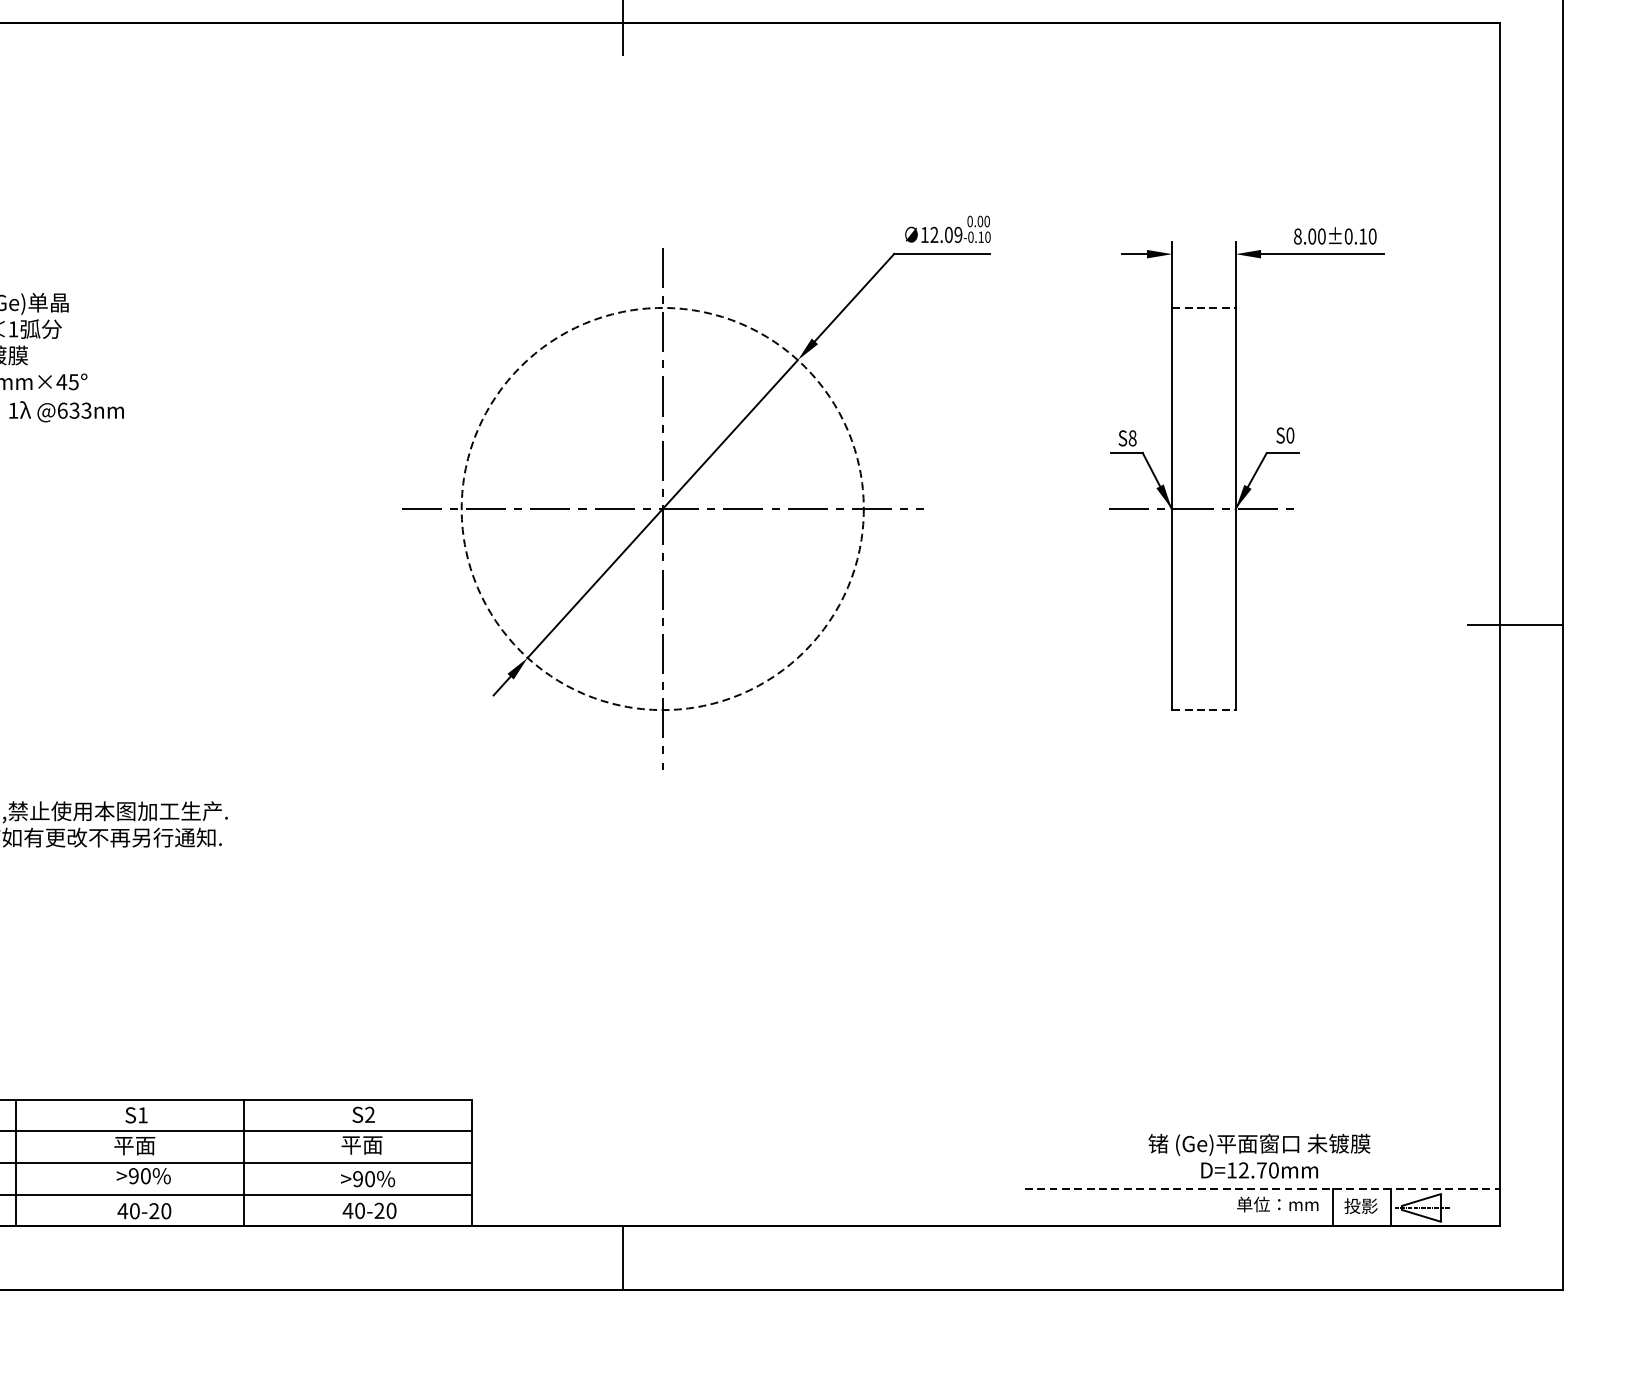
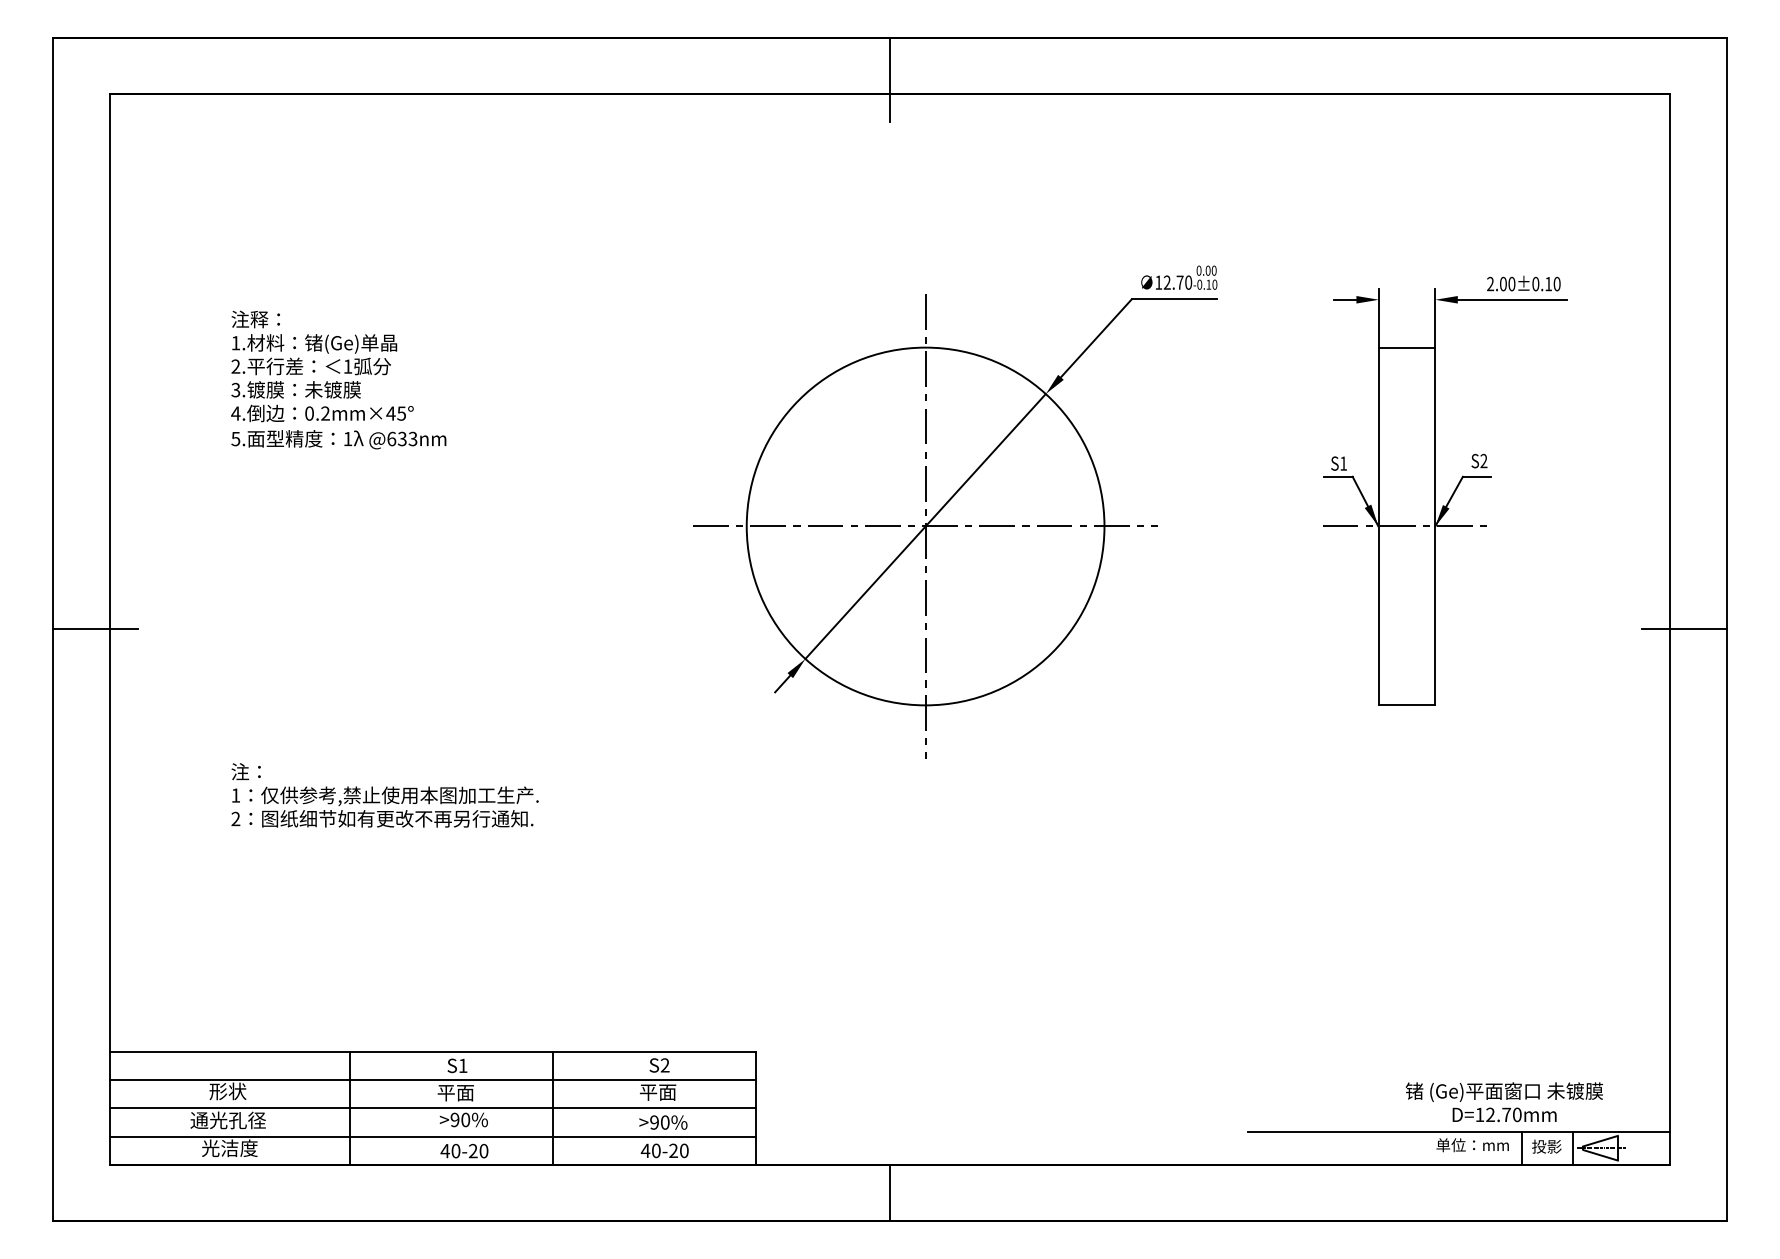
text: (953, 234) -> (1184, 282), 12.09 -> 12.70
text: (1297, 237) -> (1490, 284), 8.00±0.10 -> 2.00±0.10
line: (1204, 307) -> (1407, 347), dashed -> solid
text: (1289, 435) -> (1483, 461), S0 -> S2
text: (1132, 438) -> (1343, 463), S8 -> S1
circle: (662, 509) -> (925, 526), dashed -> solid
line: (1204, 710) -> (1407, 705), dashed -> solid
text: (1258, 1156) -> (1503, 1102), moved
line: (1262, 1189) -> (1459, 1131), dashed -> solid

